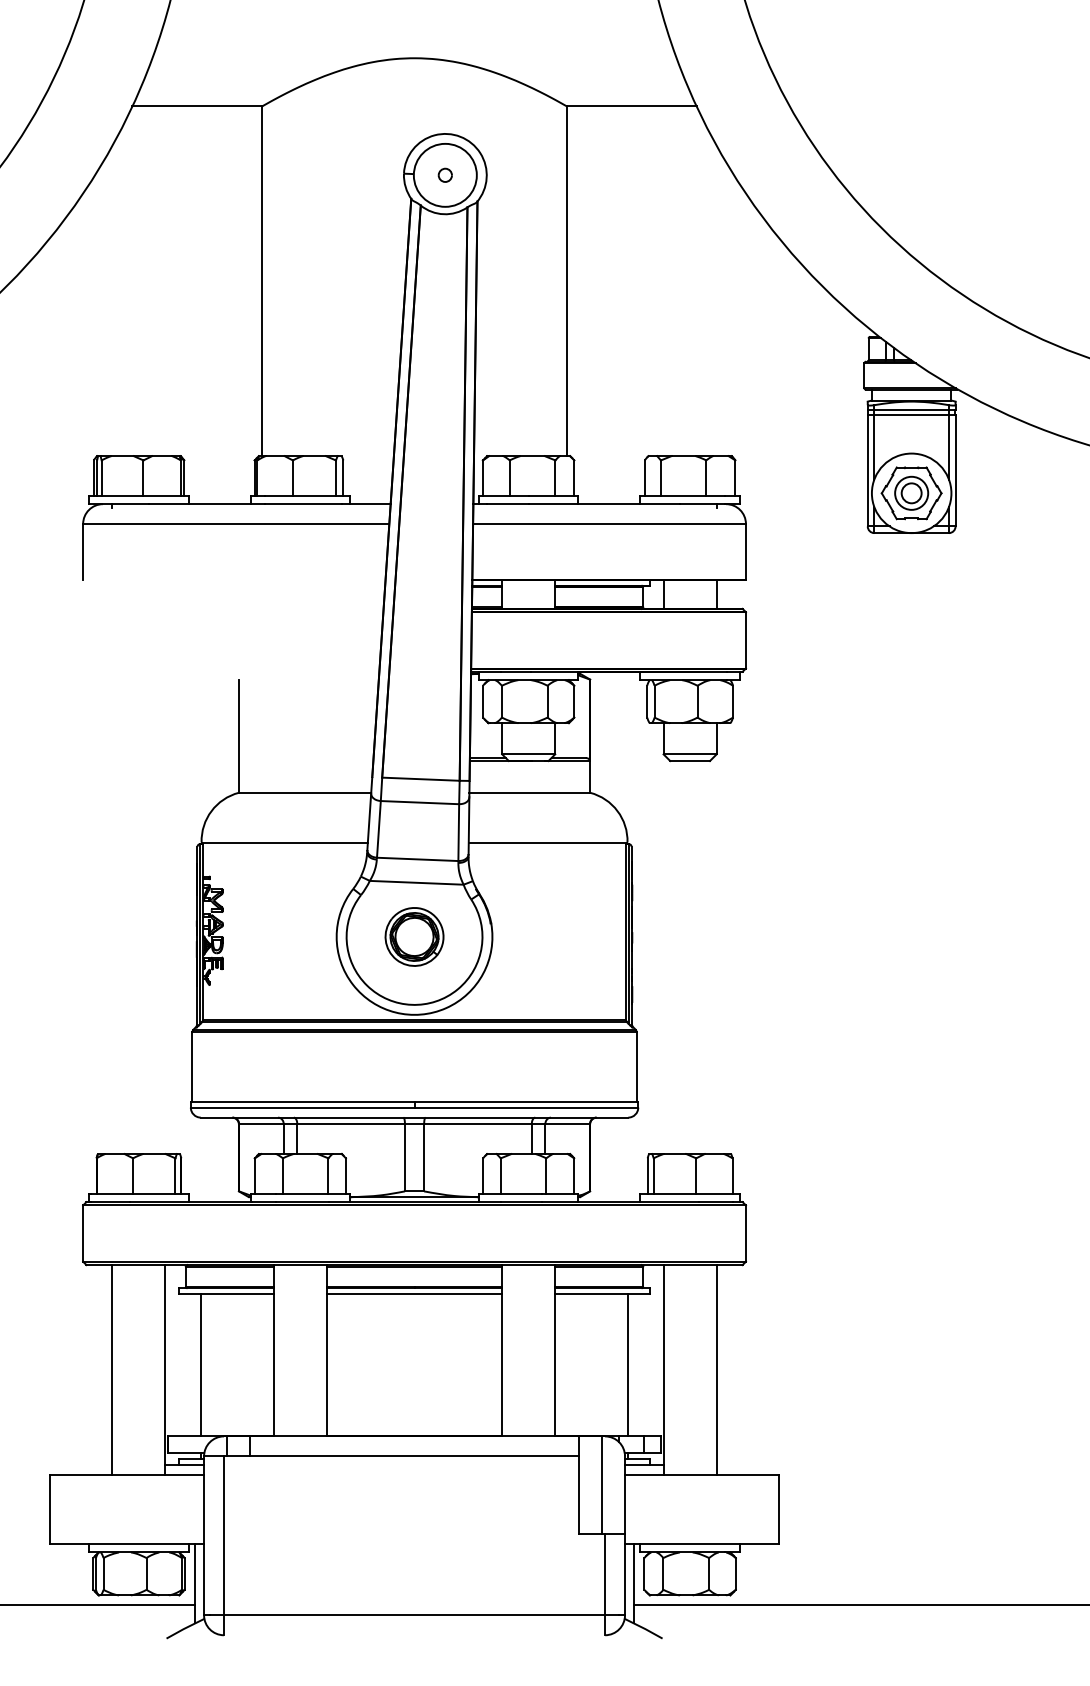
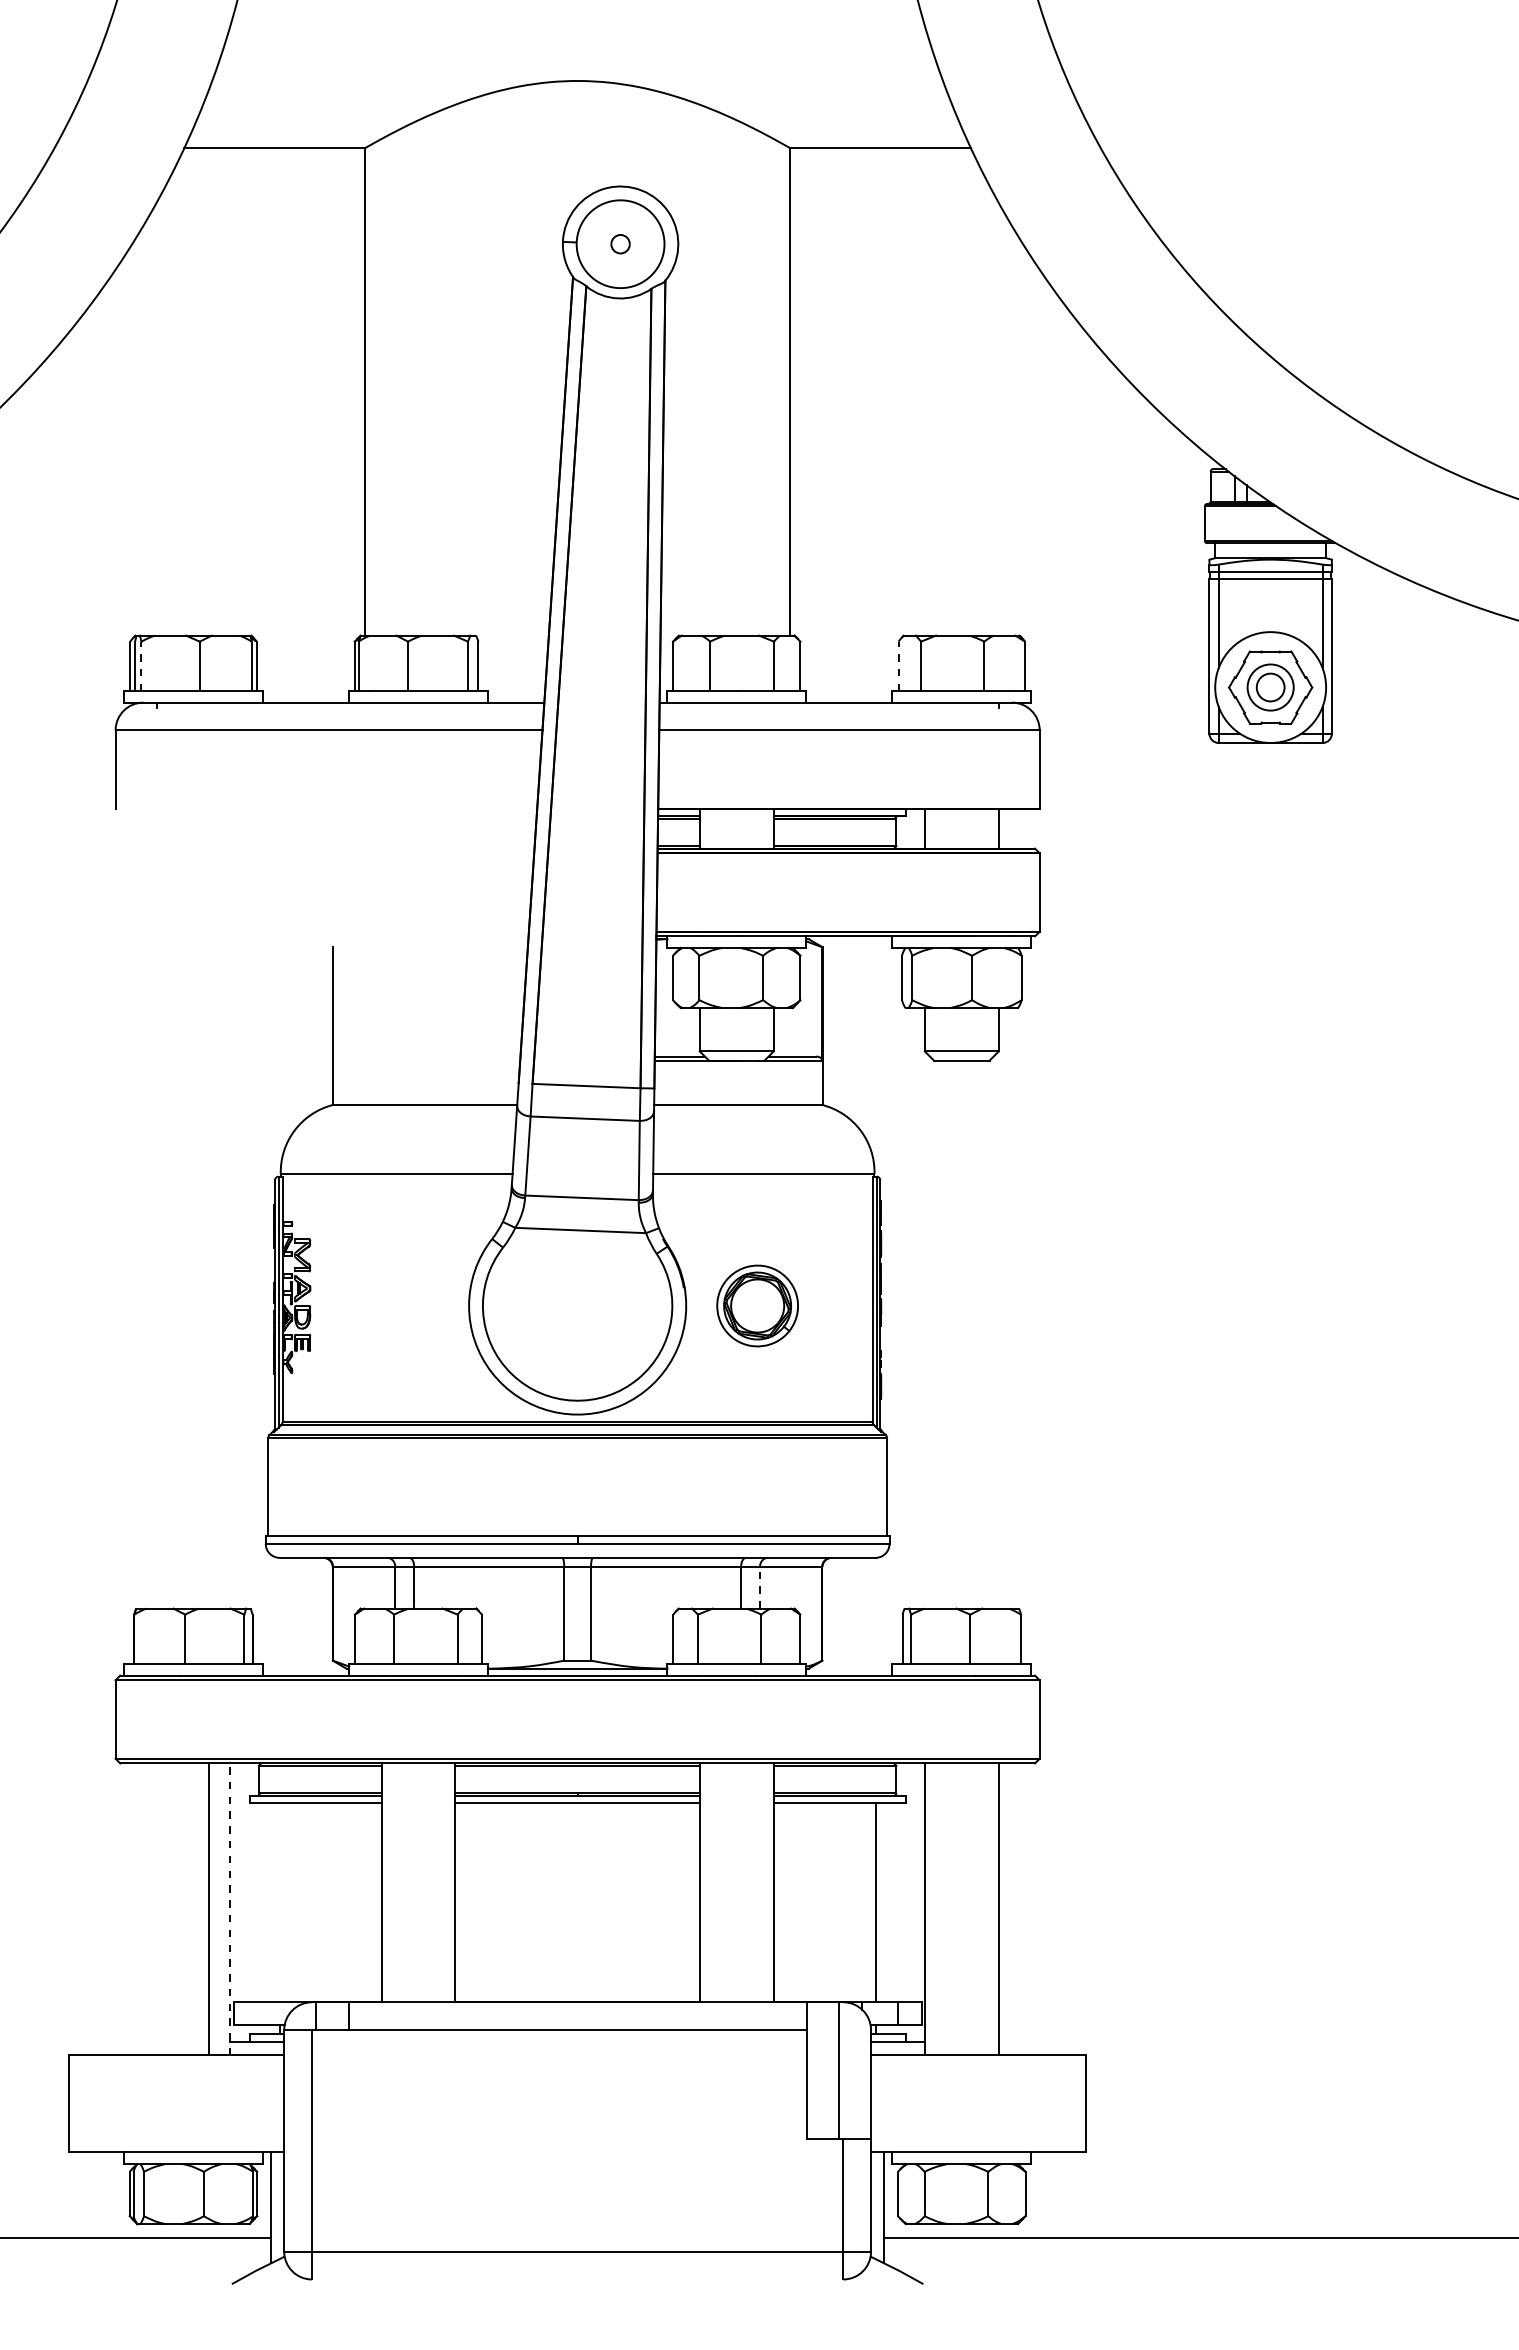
line: (101, 478) -> (141, 666), solid -> dashed
line: (644, 478) -> (898, 666), solid -> dashed
part: (414, 936) -> (757, 1305), moved
line: (545, 1138) -> (760, 1587), solid -> dashed
line: (200, 1364) -> (279, 1902), removed
line: (112, 1369) -> (208, 1909), moved
line: (165, 1369) -> (230, 1909), solid -> dashed

